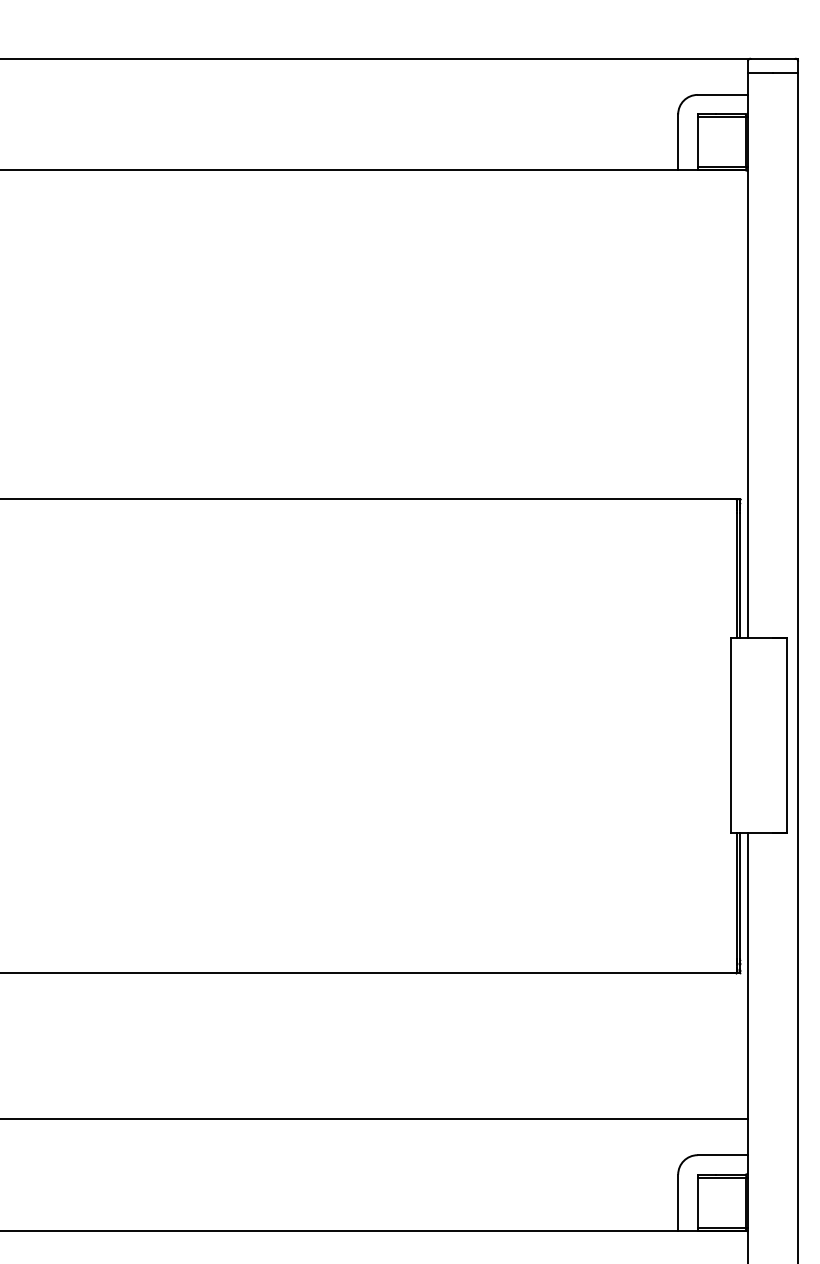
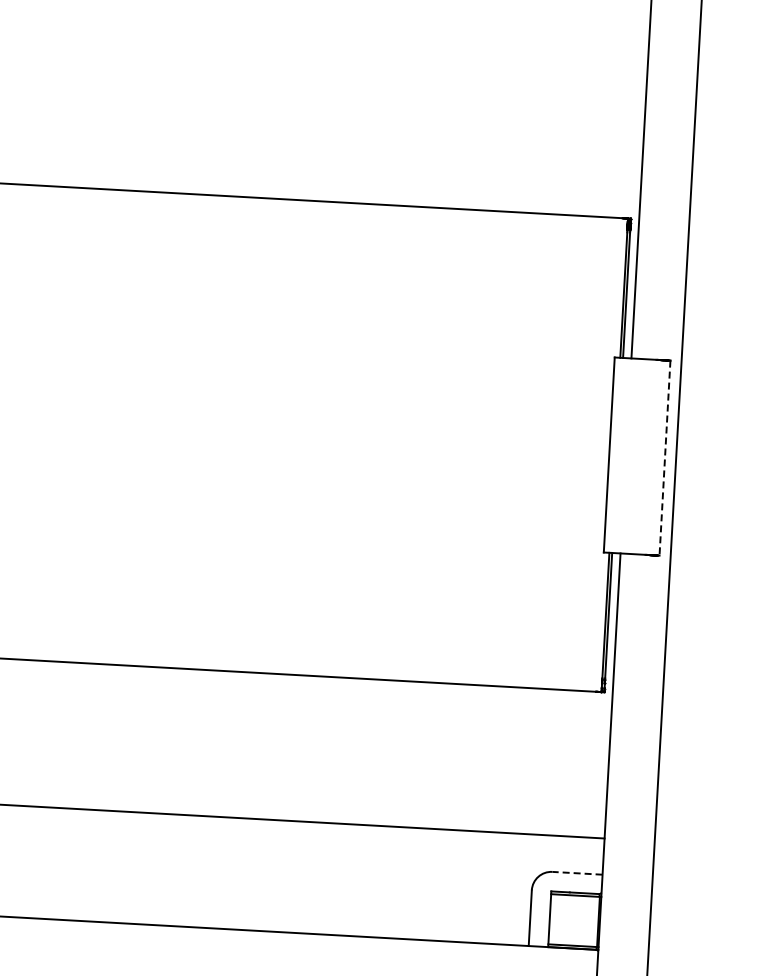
line: (786, 735) -> (664, 457), solid -> dashed
line: (722, 1155) -> (577, 873), solid -> dashed

